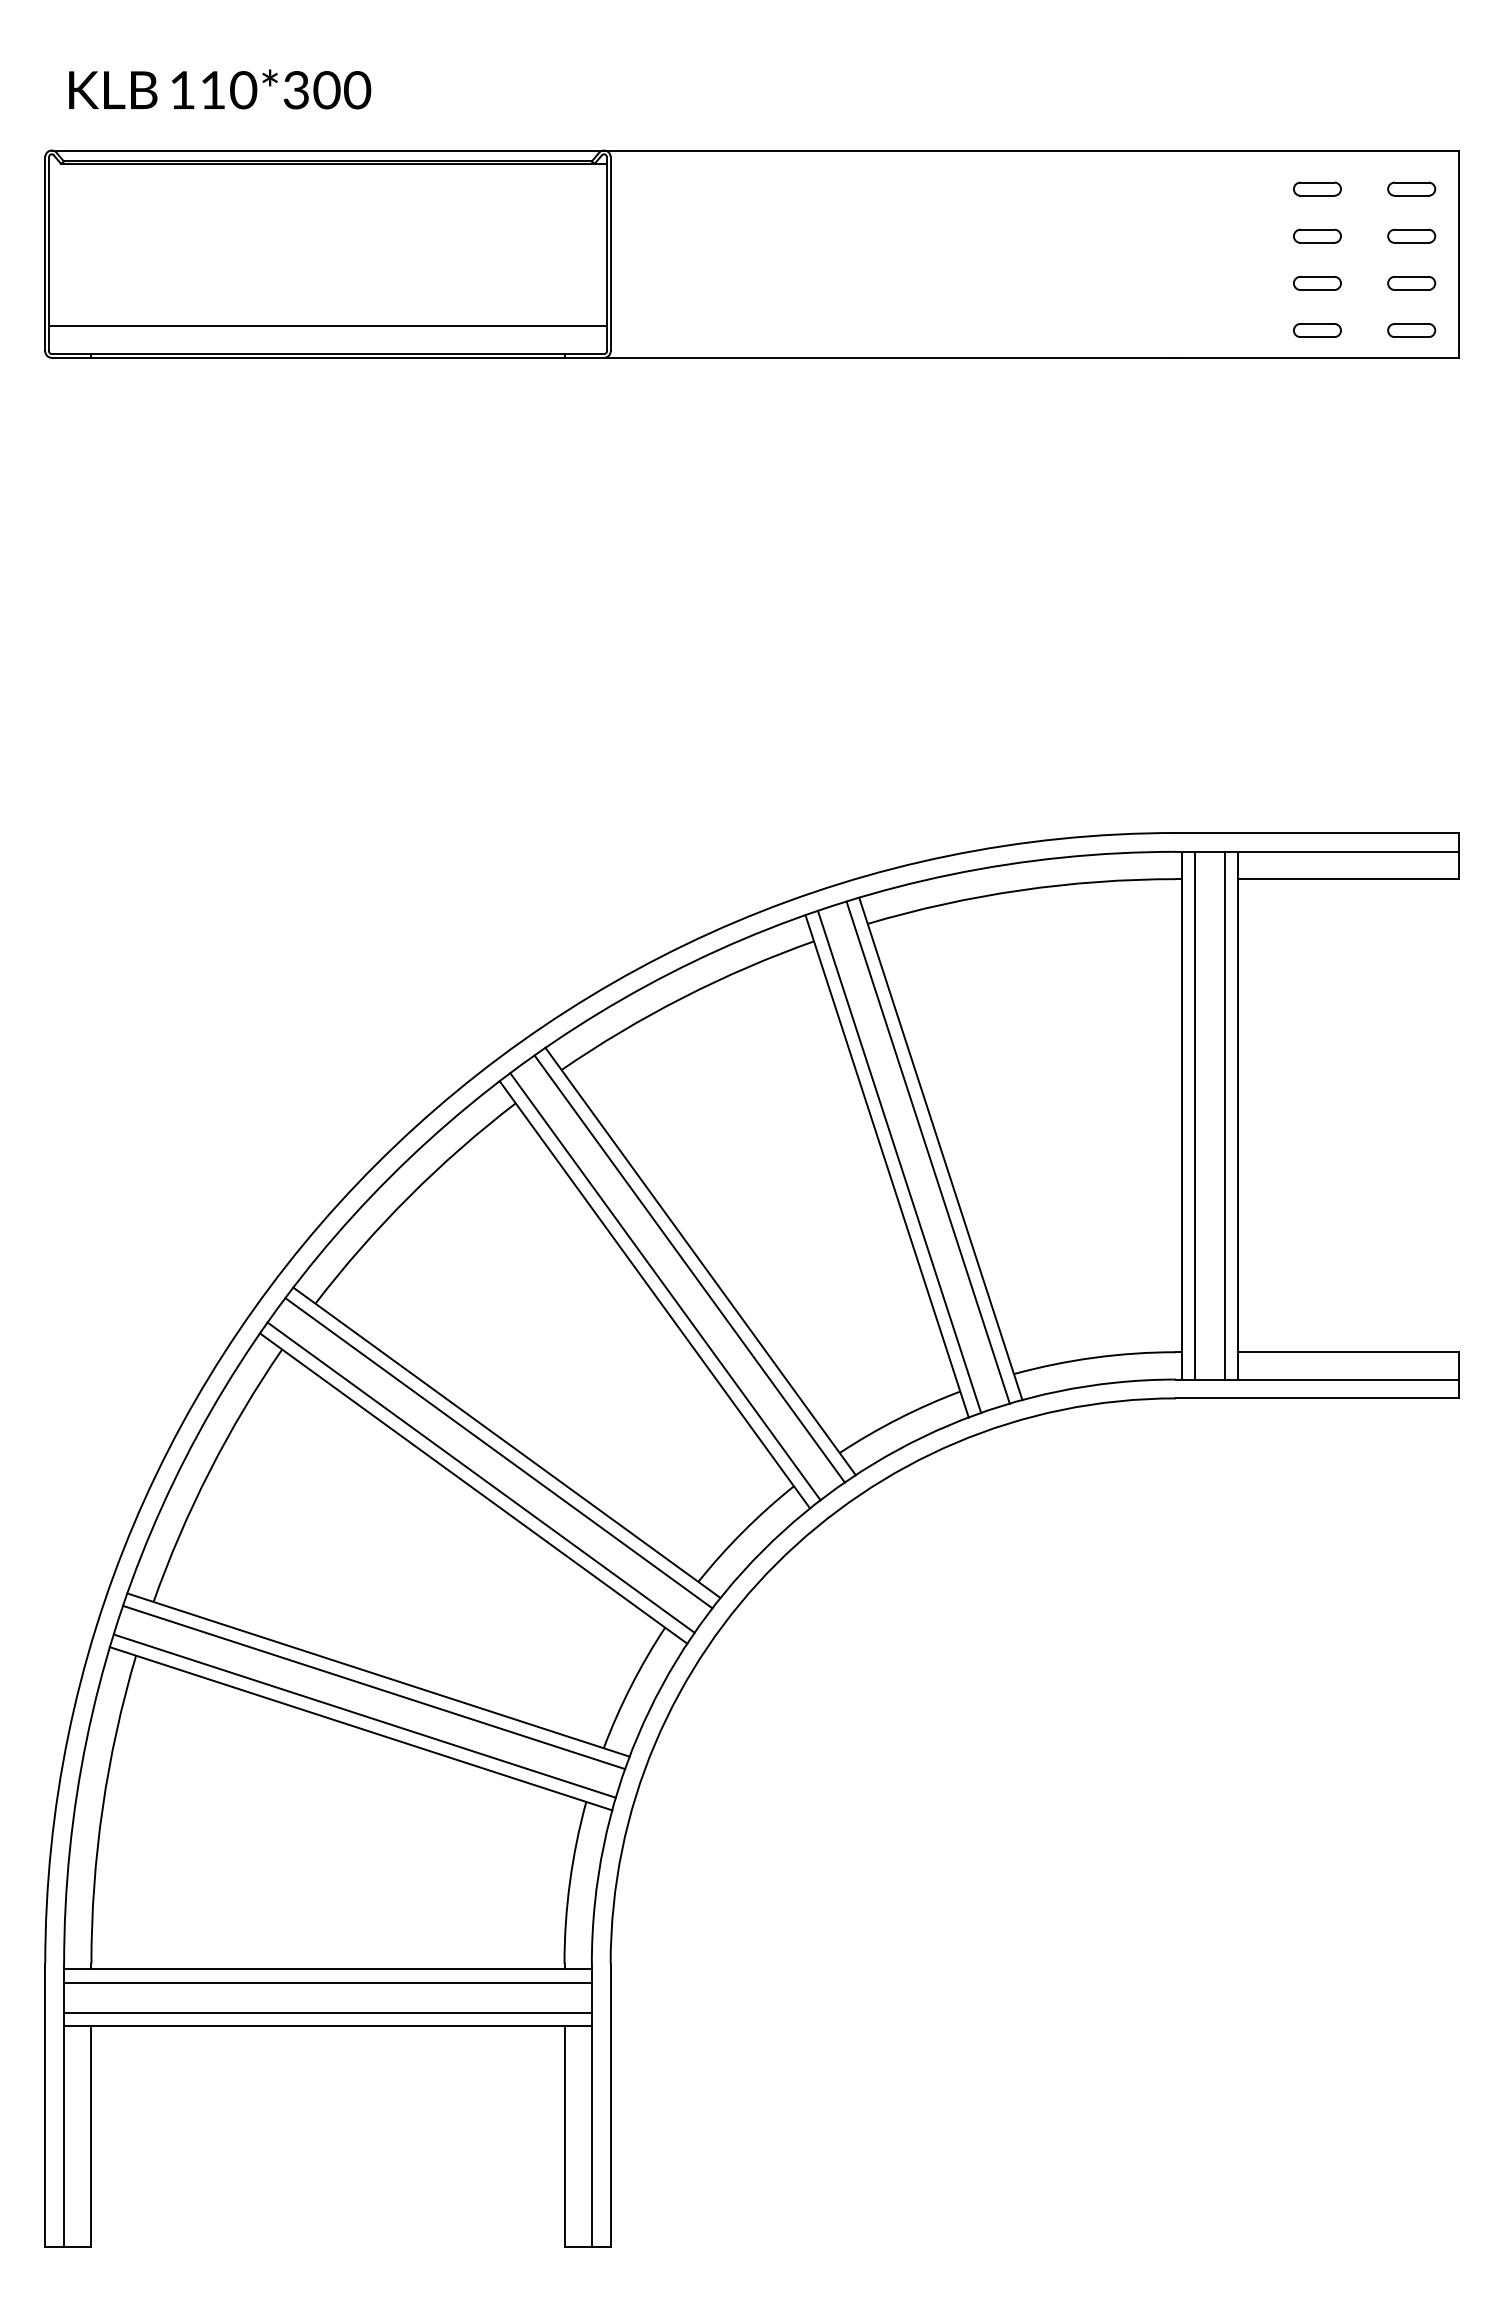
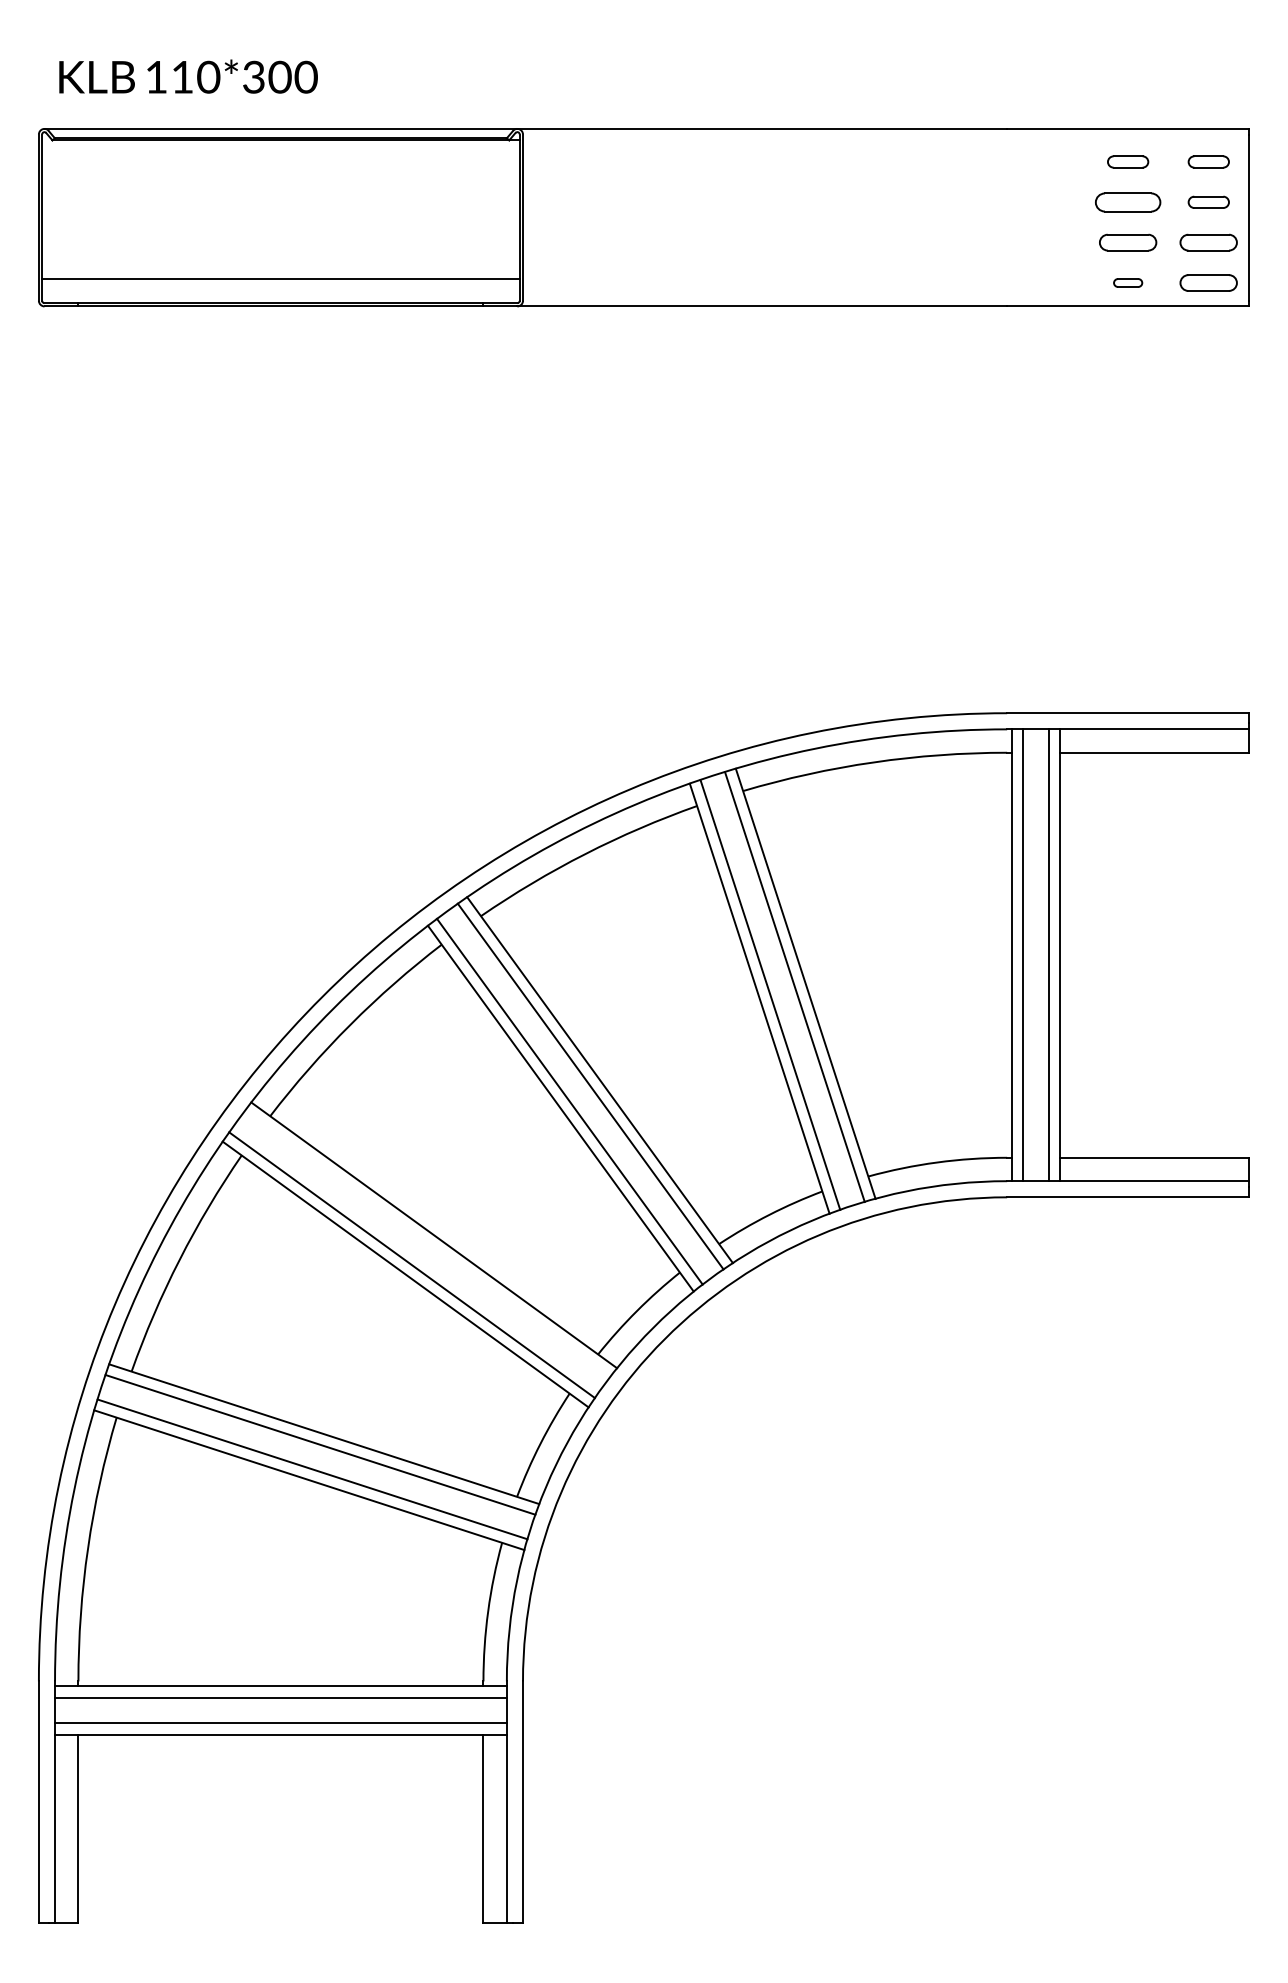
part: (1317, 235) -> (1128, 201), size x1.6
part: (1317, 283) -> (1128, 242), size x1.4
part: (1411, 283) -> (1208, 242), size x1.4
part: (1317, 330) -> (1128, 282), size x0.7
part: (1411, 330) -> (1208, 282), size x1.4
line: (498, 1453) -> (426, 1244), removed

